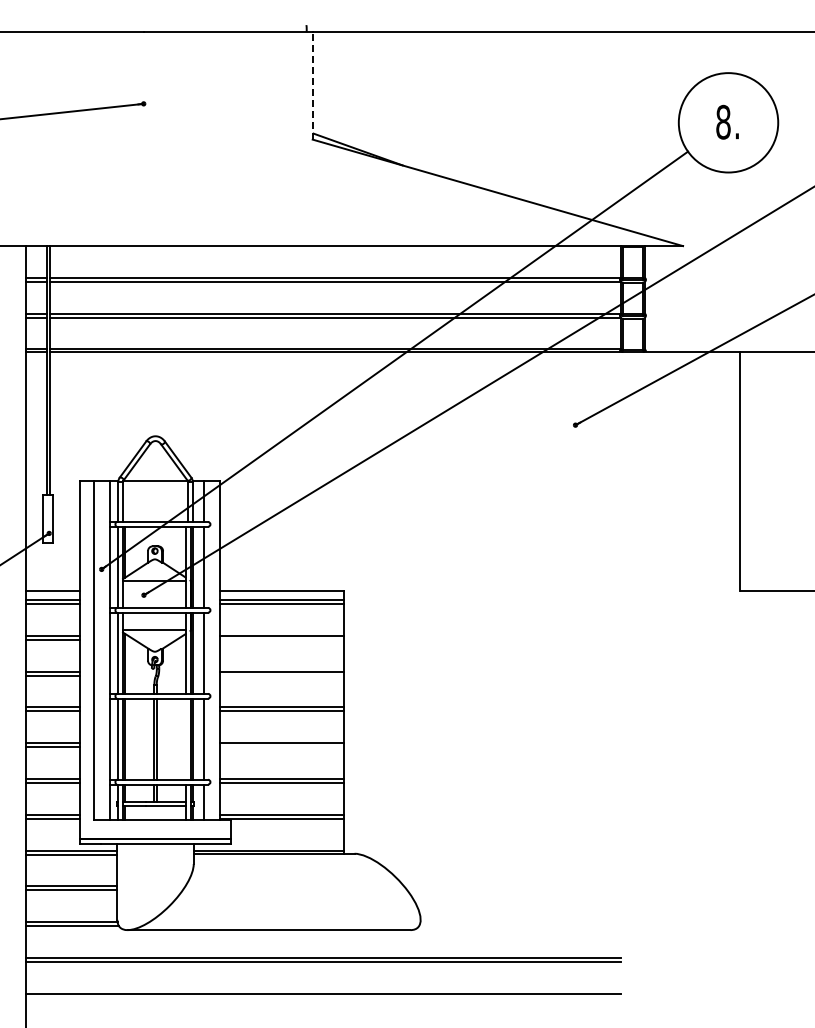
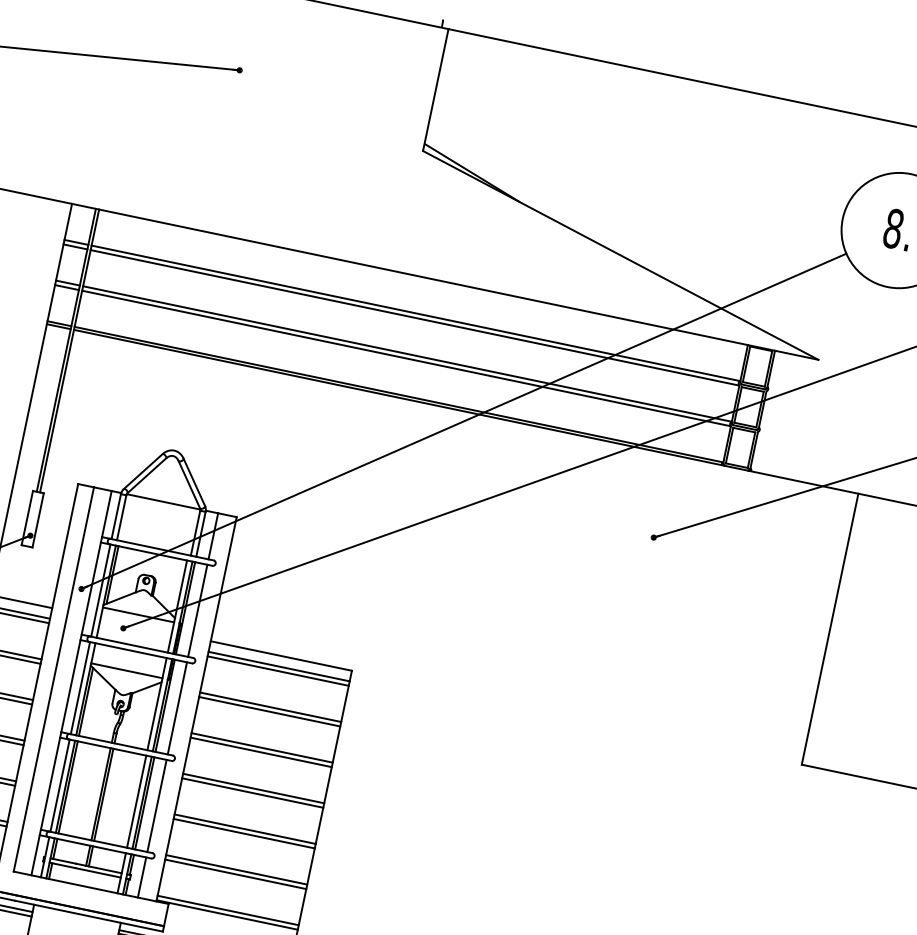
line: (312, 85) -> (435, 89), dashed -> solid
line: (282, 639) -> (270, 711), added
line: (282, 675) -> (261, 752), added
line: (185, 738) -> (136, 800), added
line: (282, 747) -> (244, 834), added

